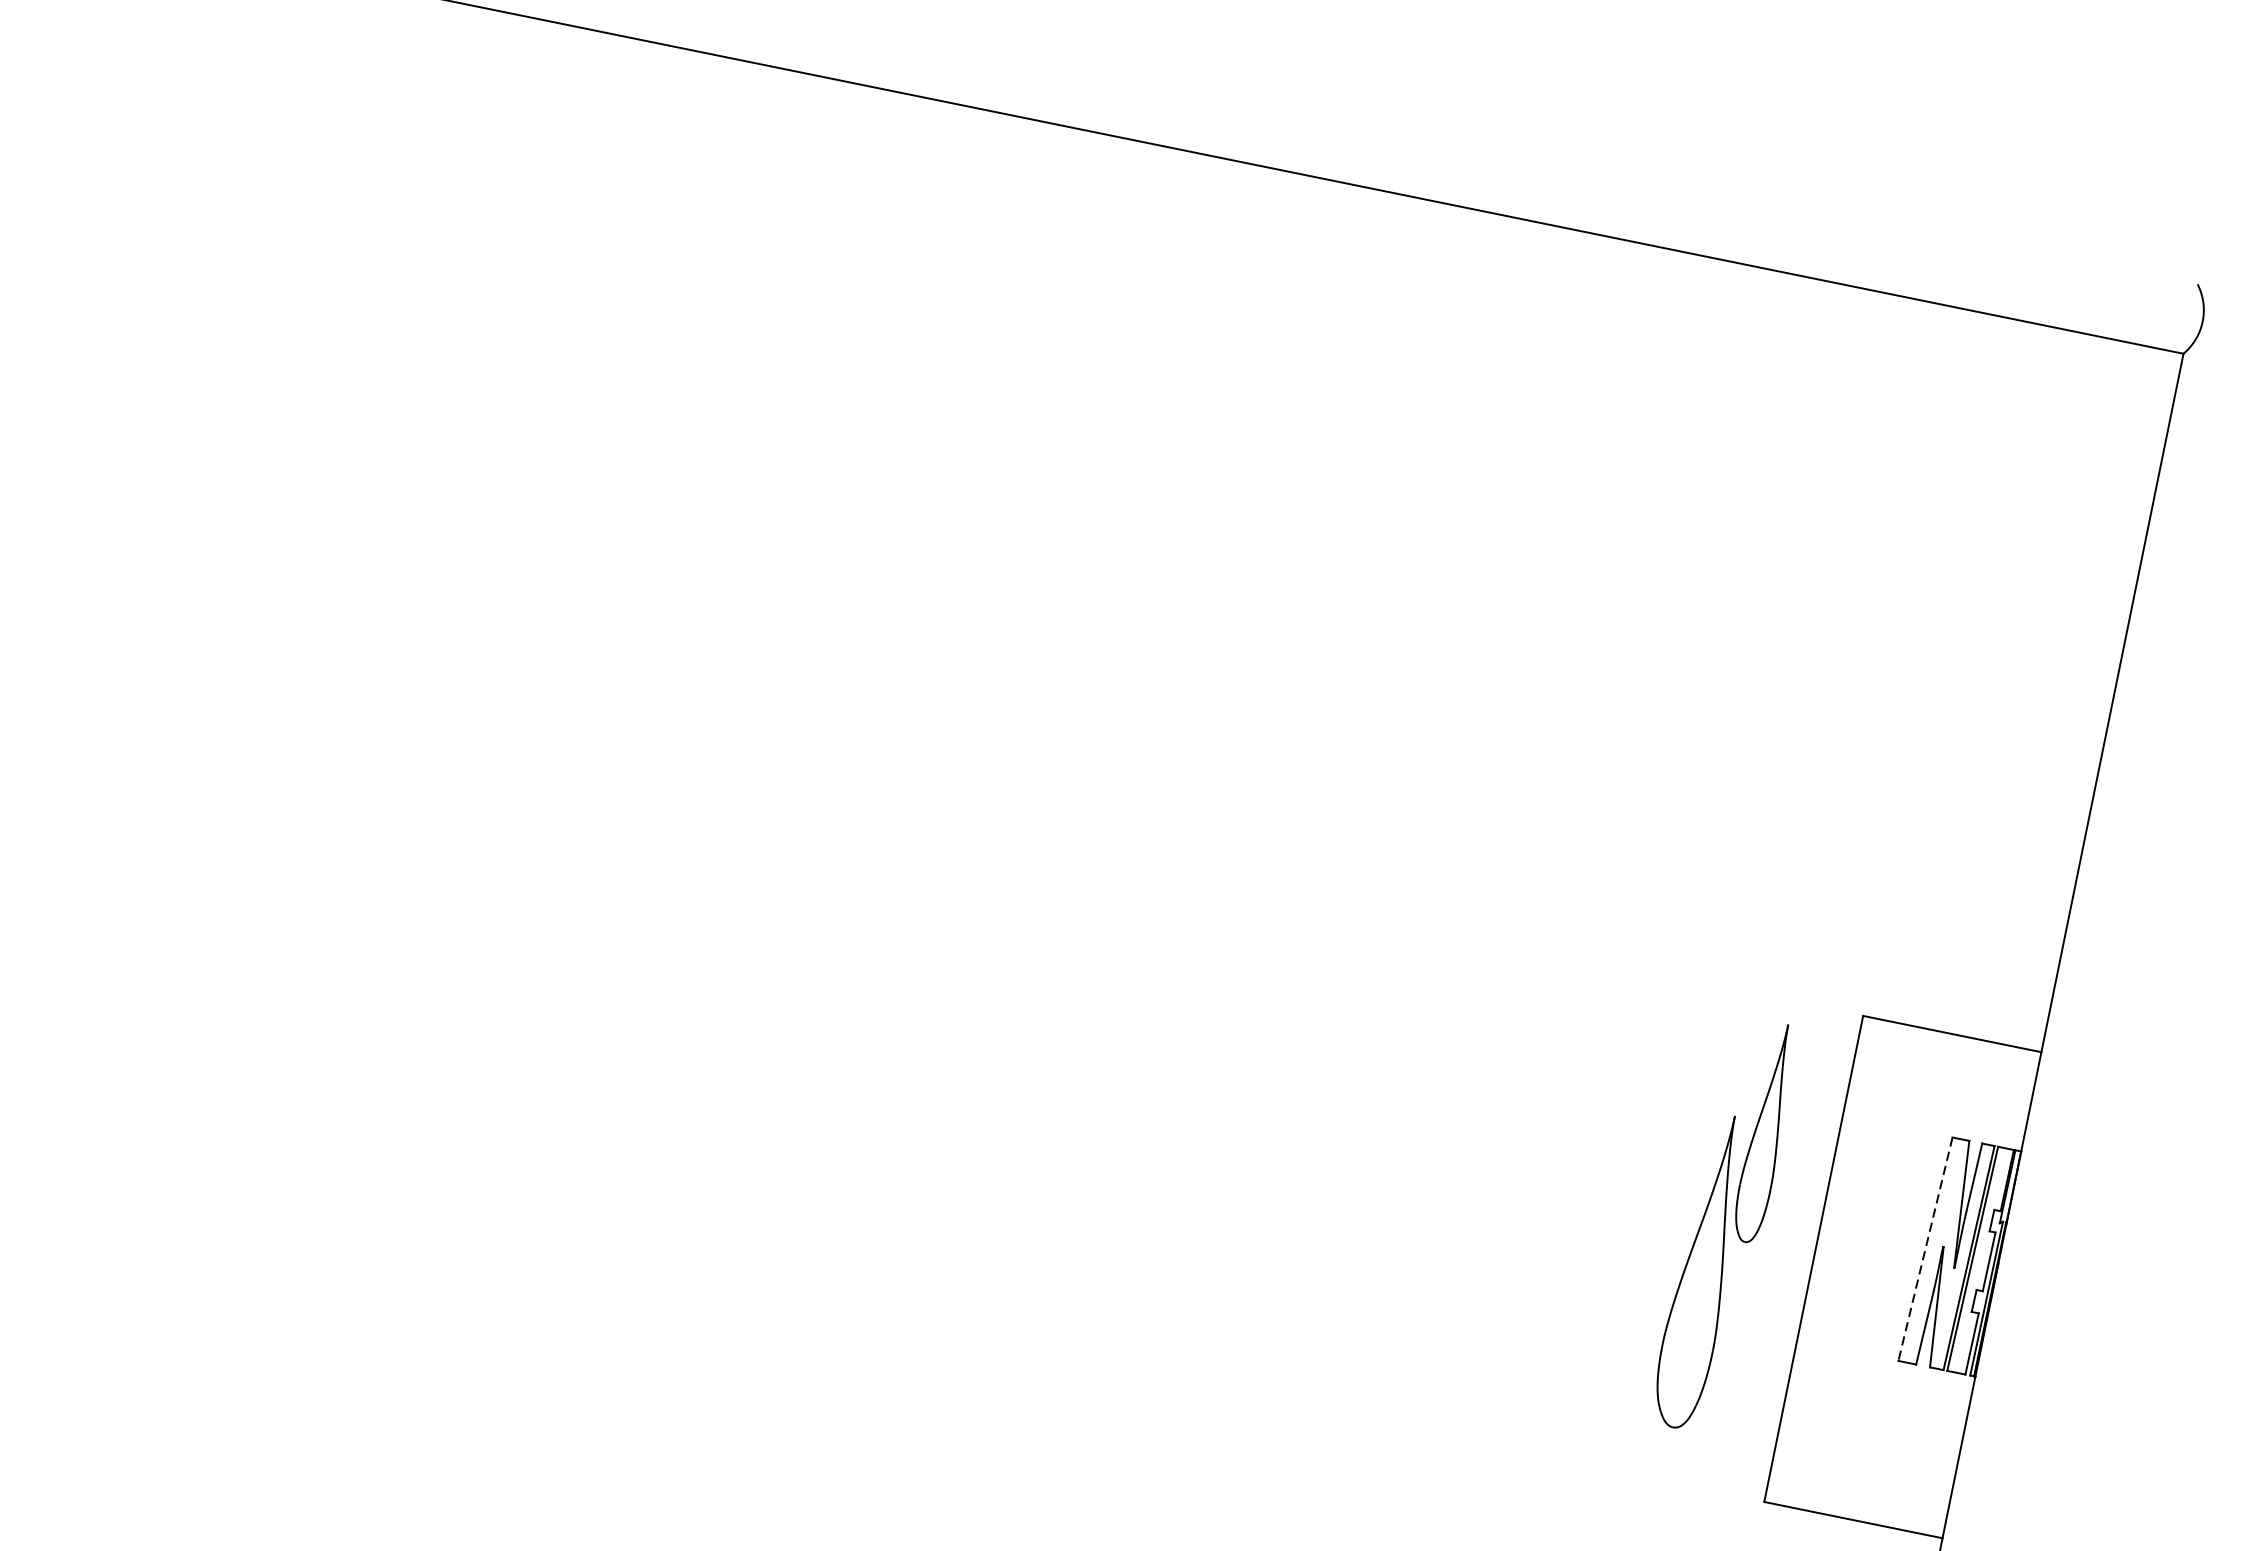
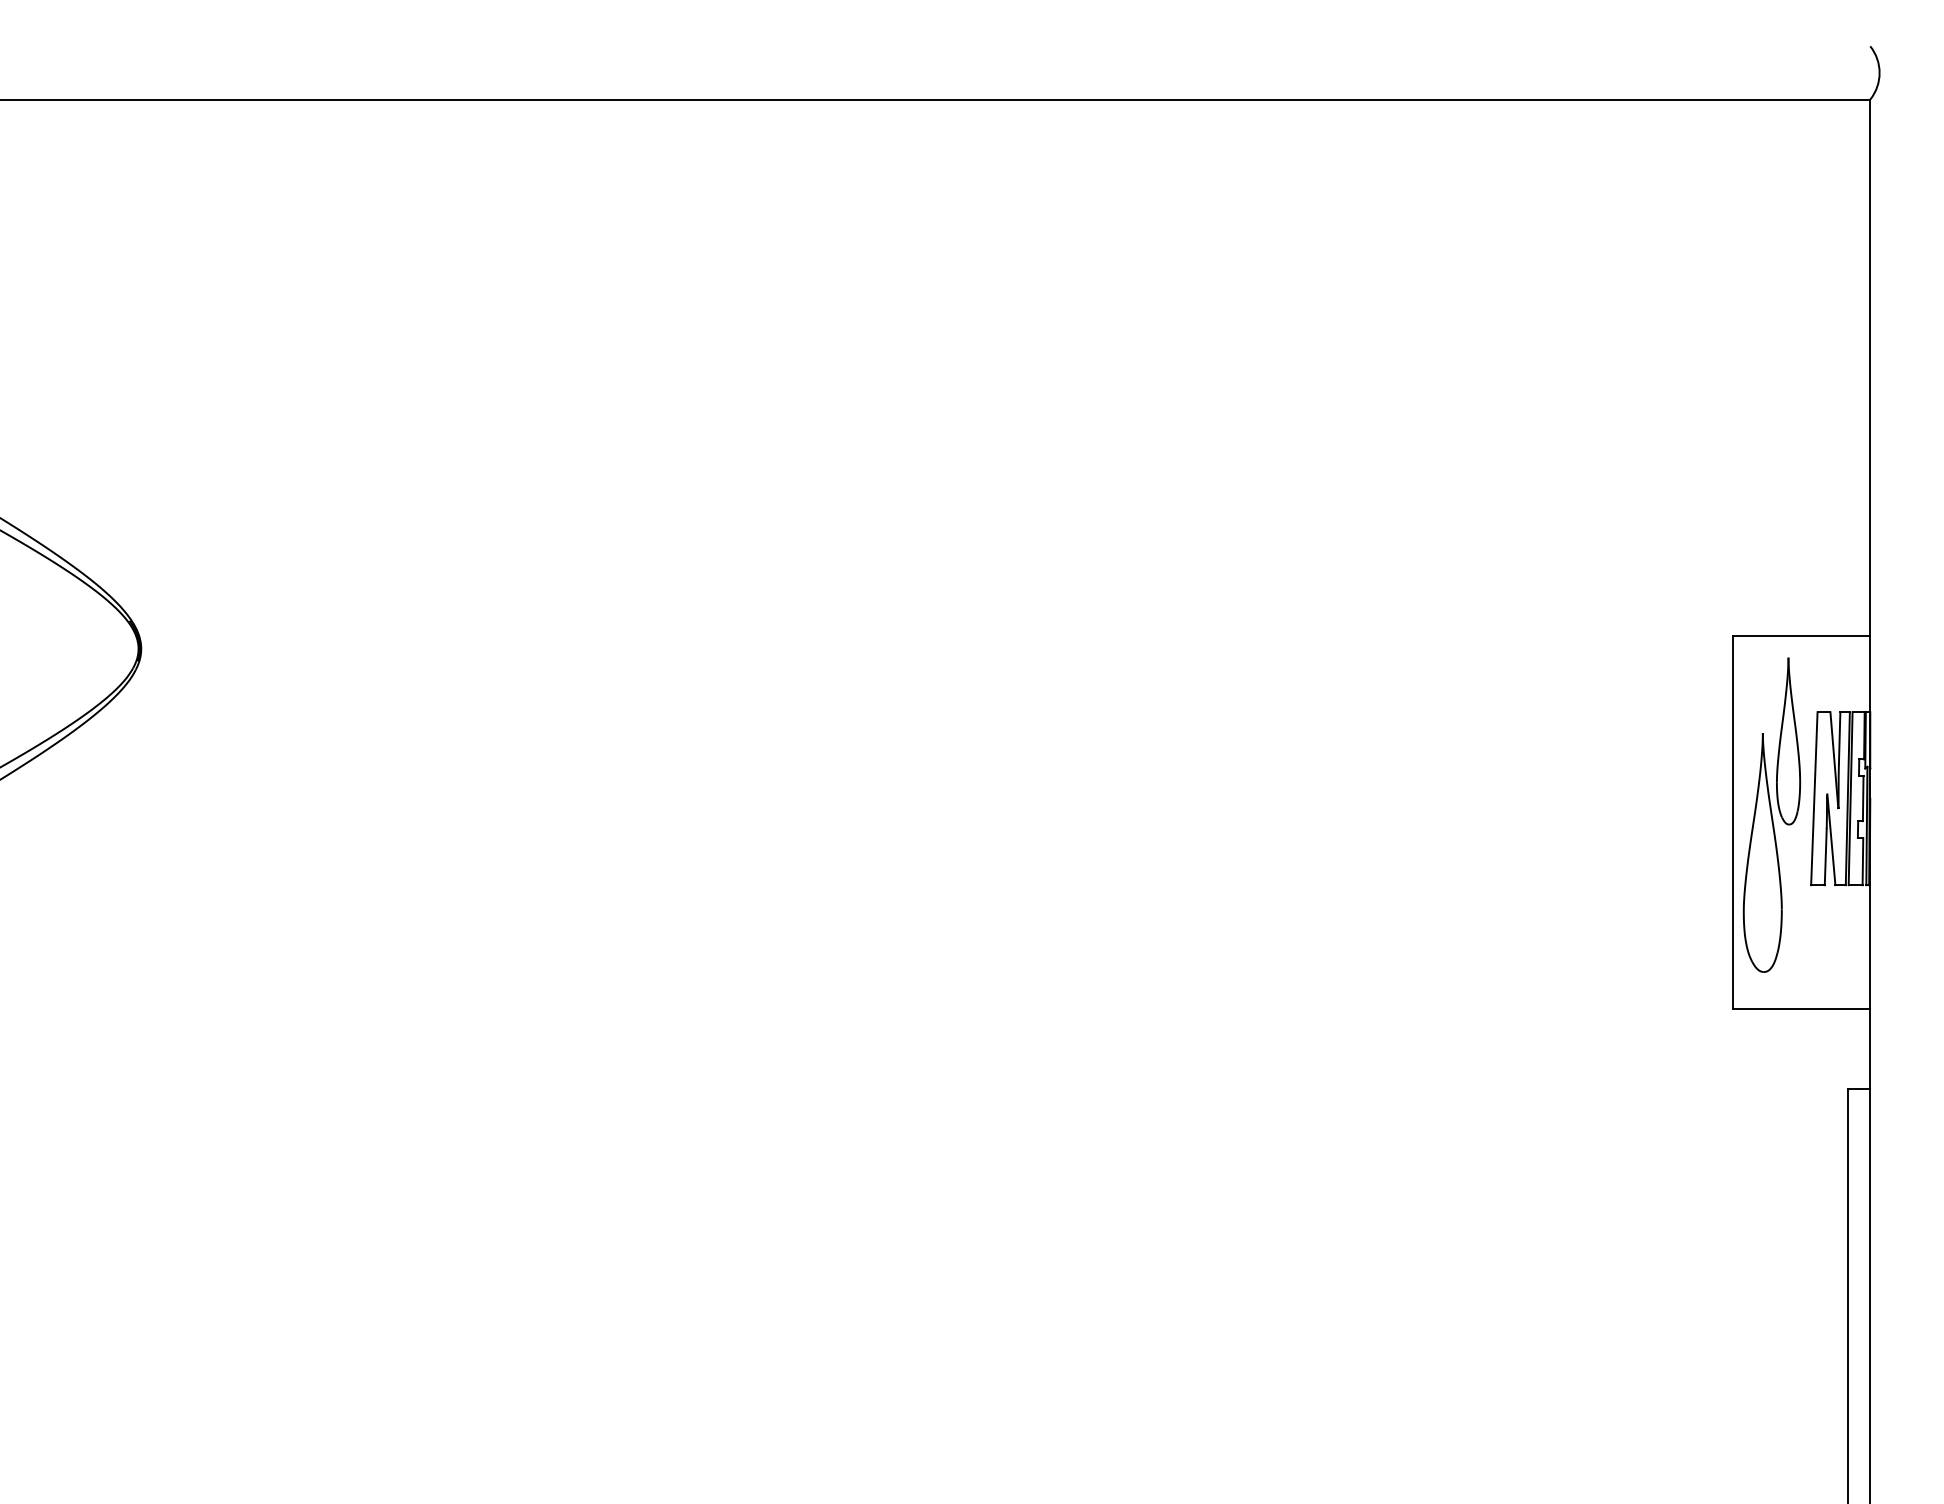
part: (1724, 1224) -> (1771, 814), moved
line: (1925, 1248) -> (1814, 798), dashed -> solid

